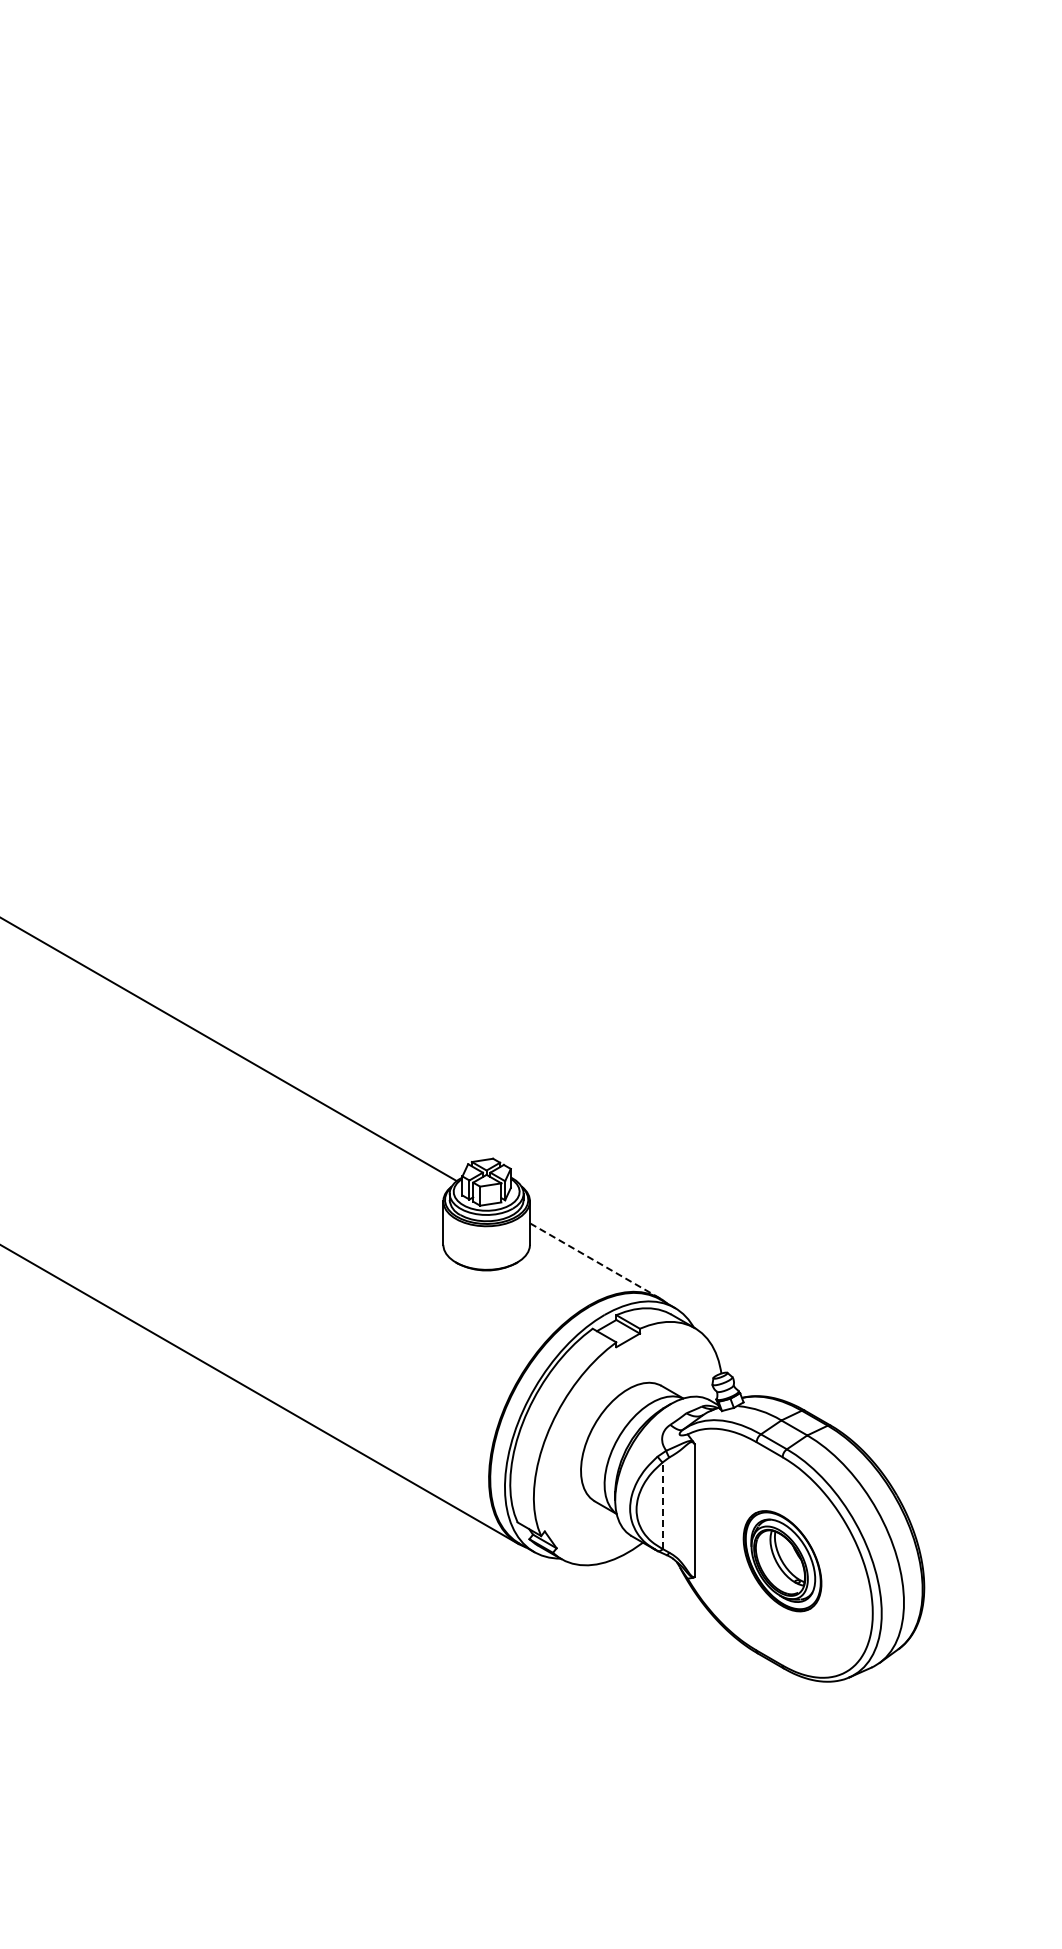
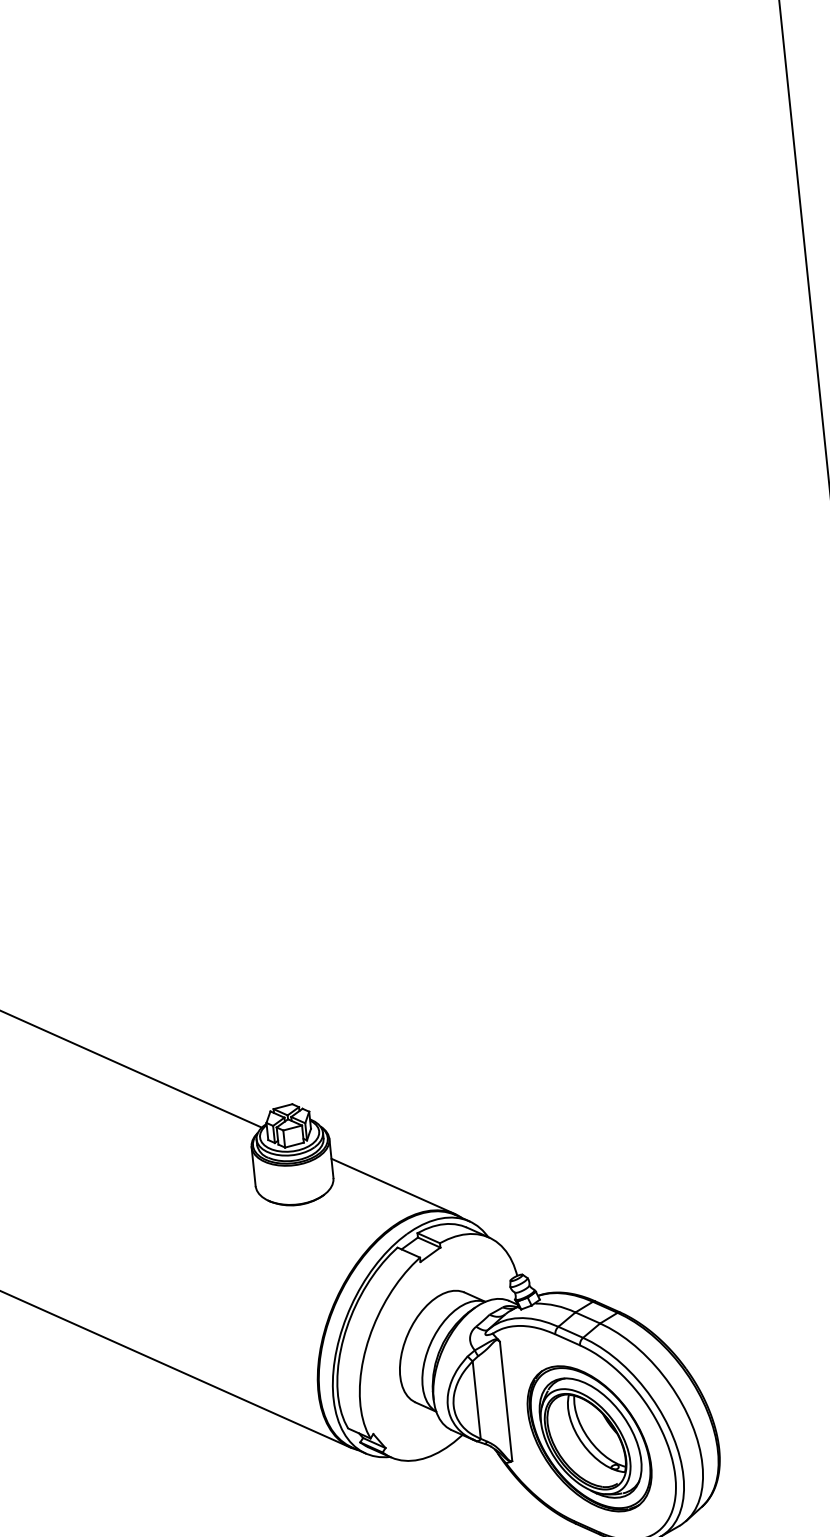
line: (594, 1260) -> (392, 1186), dashed -> solid
line: (662, 1505) -> (476, 1399), dashed -> solid
part: (782, 1560) -> (589, 1438), size x1.67

